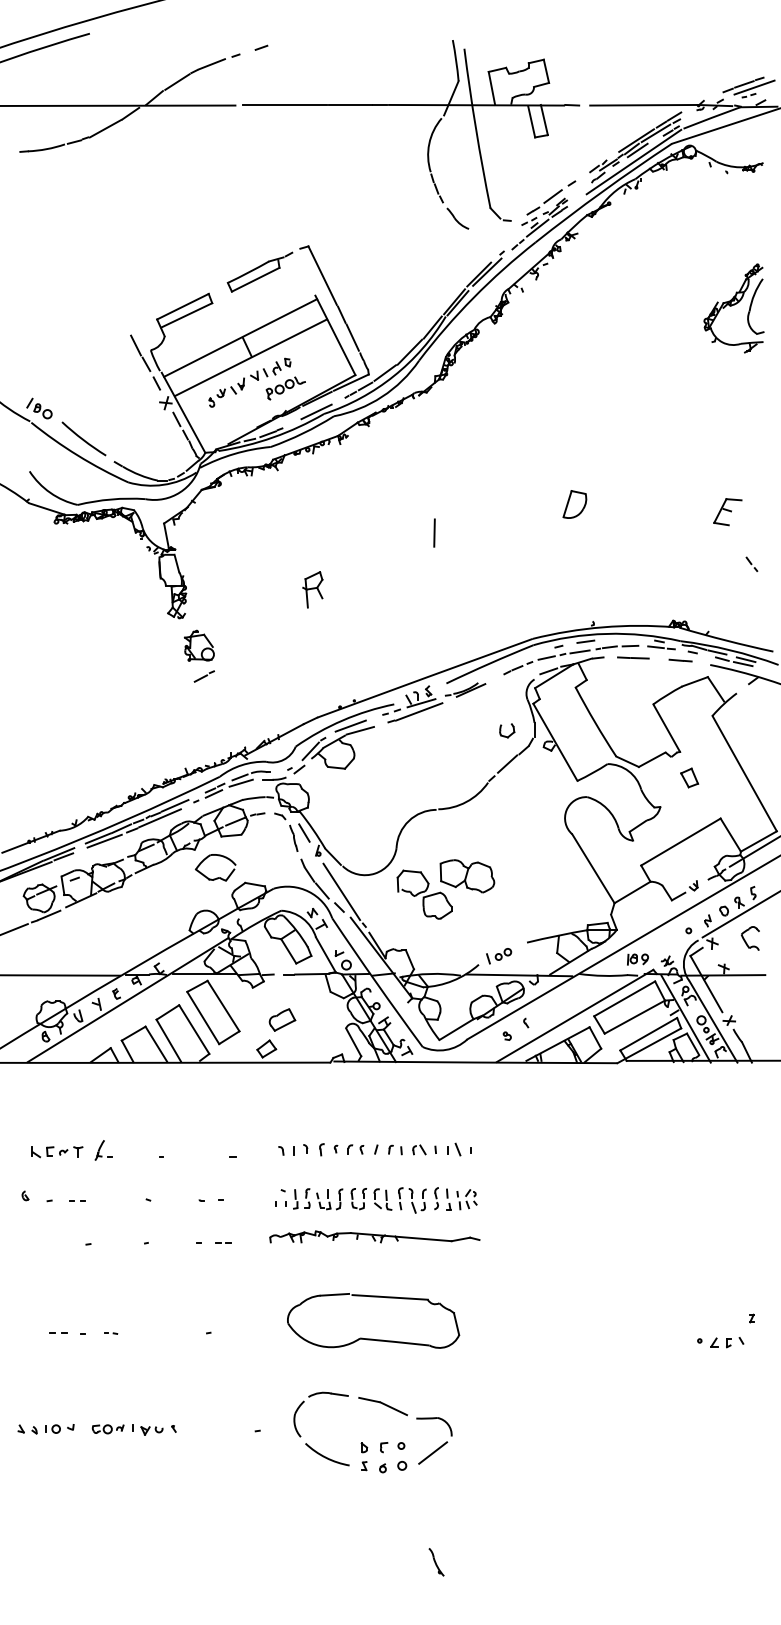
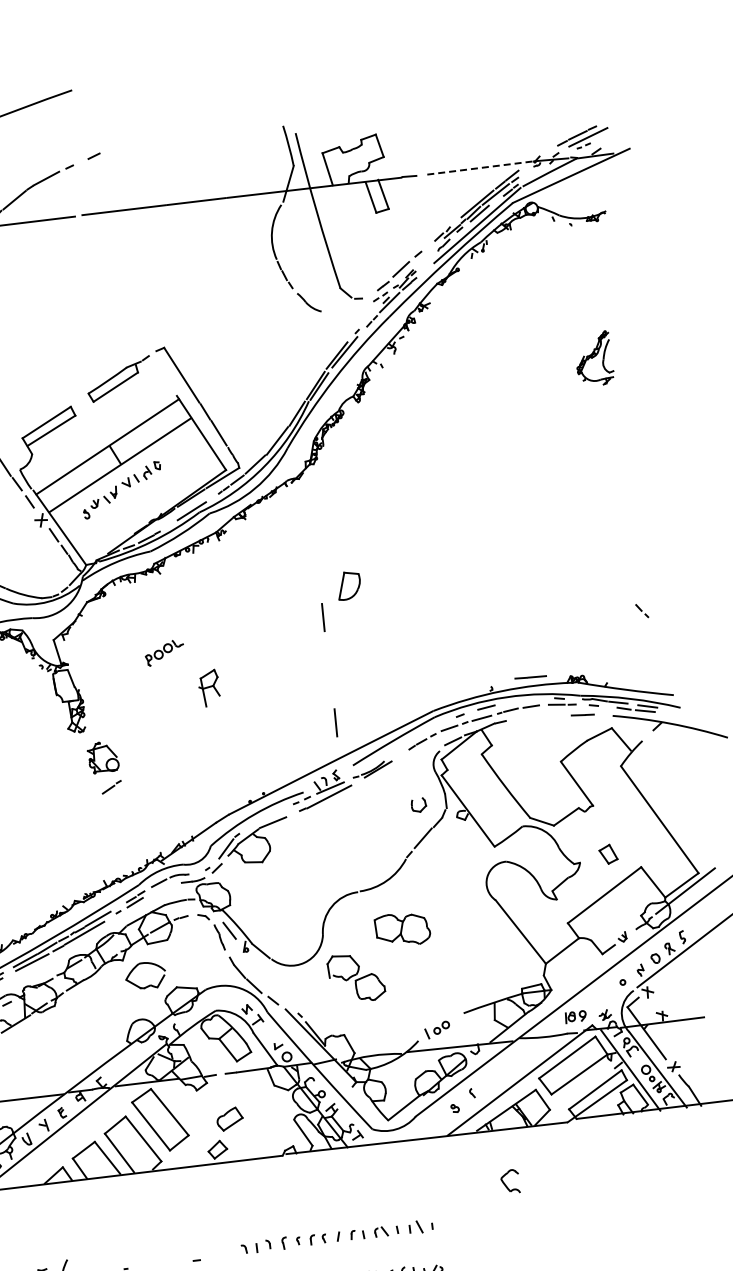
line: (645, 105) -> (482, 168), solid -> dashed
part: (733, 308) -> (593, 359), size x0.6
part: (285, 388) -> (164, 653), moved
part: (574, 504) -> (348, 585), moved
part: (727, 512) -> (611, 562), removed
line: (434, 638) -> (335, 722), added
line: (633, 657) -> (530, 676), moved
line: (350, 725) -> (262, 818), removed
part: (689, 777) -> (608, 853), moved
line: (240, 782) -> (160, 888), removed
part: (467, 876) -> (402, 929), moved
line: (341, 891) -> (273, 984), removed
part: (750, 938) -> (510, 1181), moved

